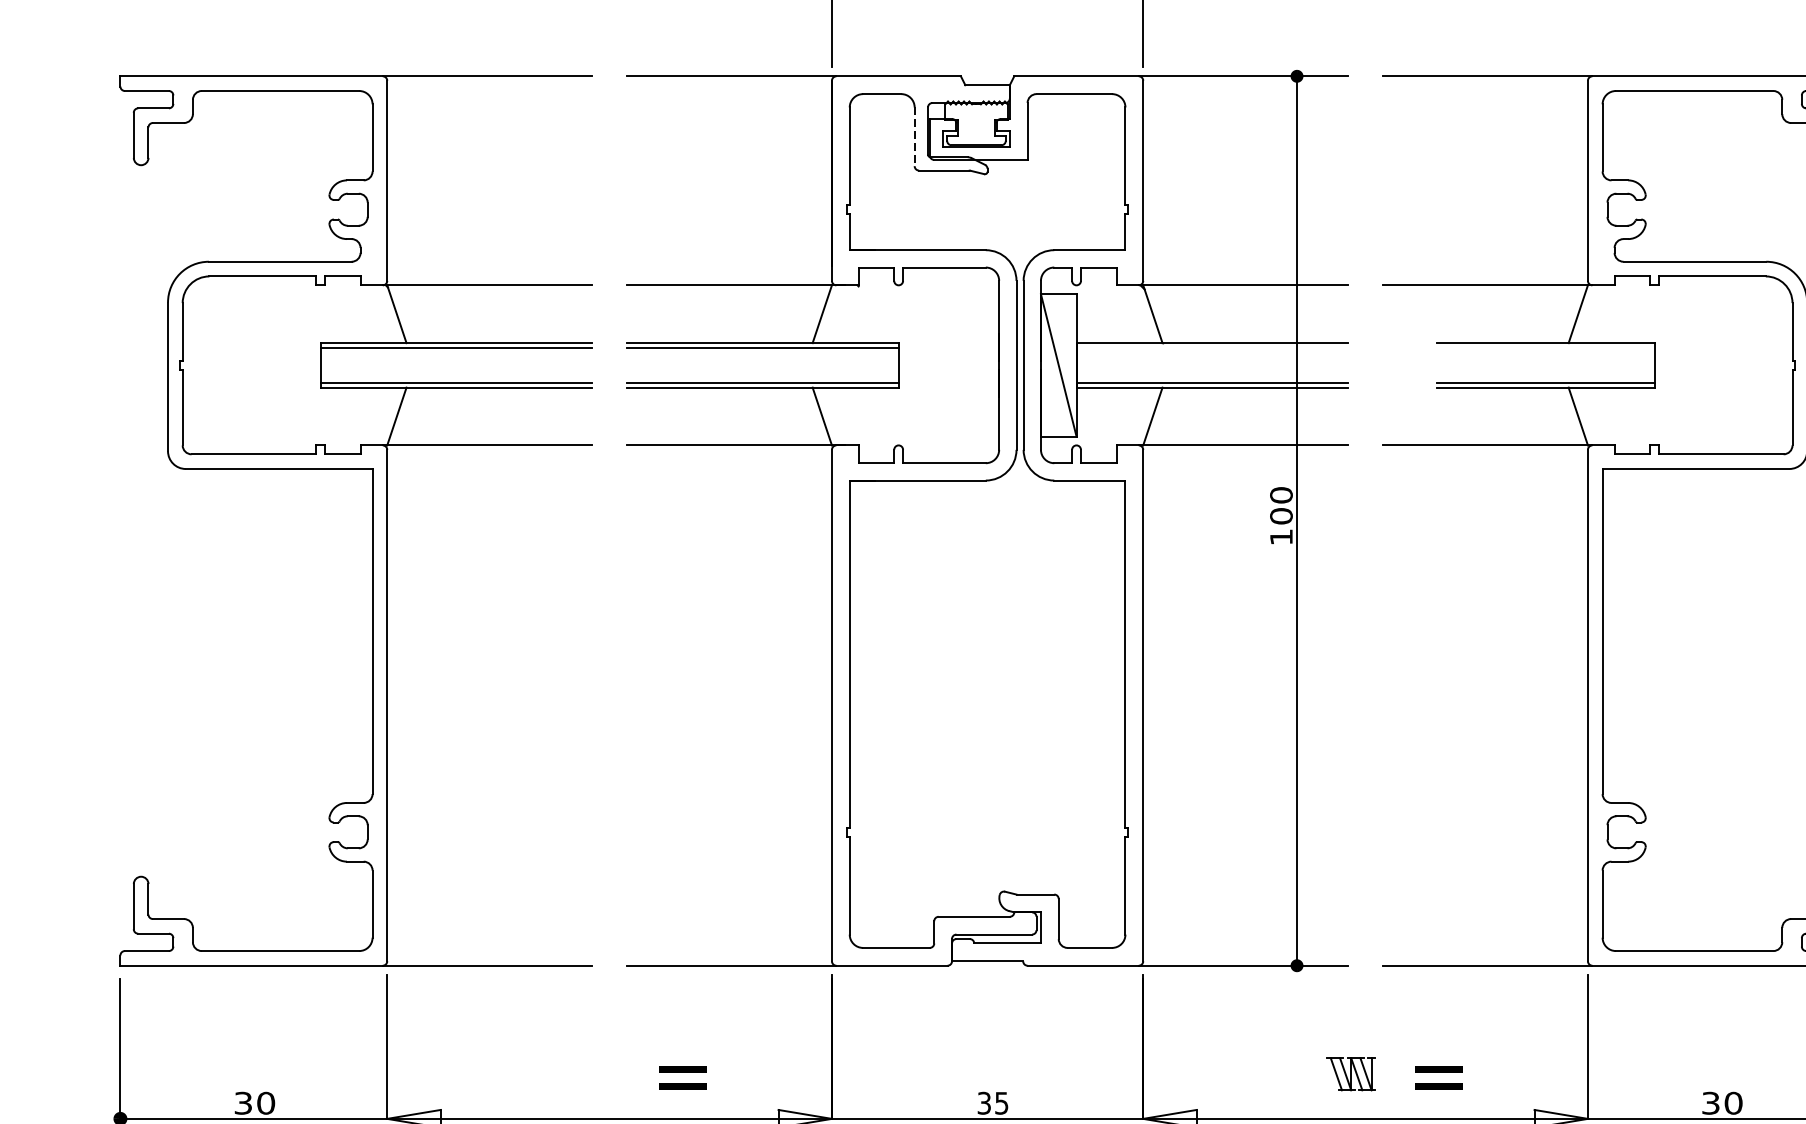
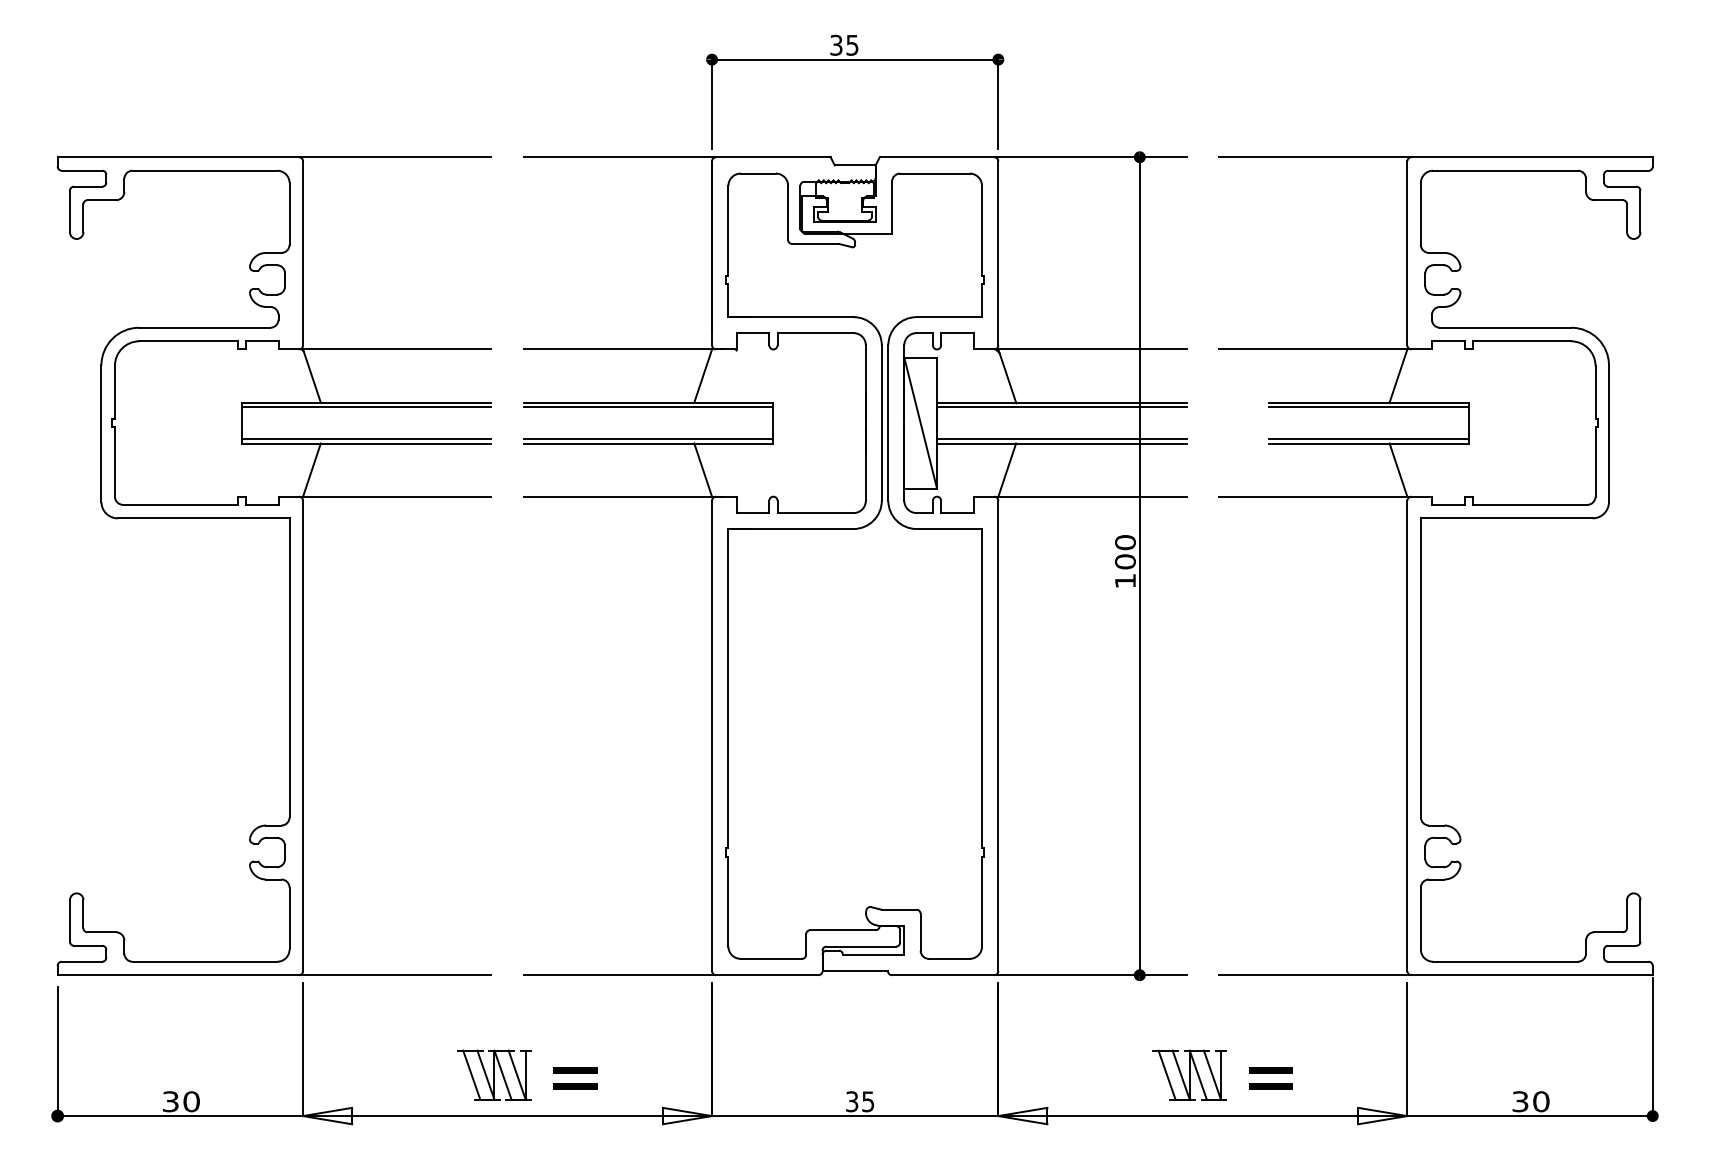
line: (915, 136) -> (788, 212), dashed -> solid
line: (1211, 347) -> (1061, 406), added
line: (1545, 347) -> (1368, 406), added
part: (595, 1073) -> (494, 1074), added
part: (1351, 1073) -> (1189, 1074), size x1.67

